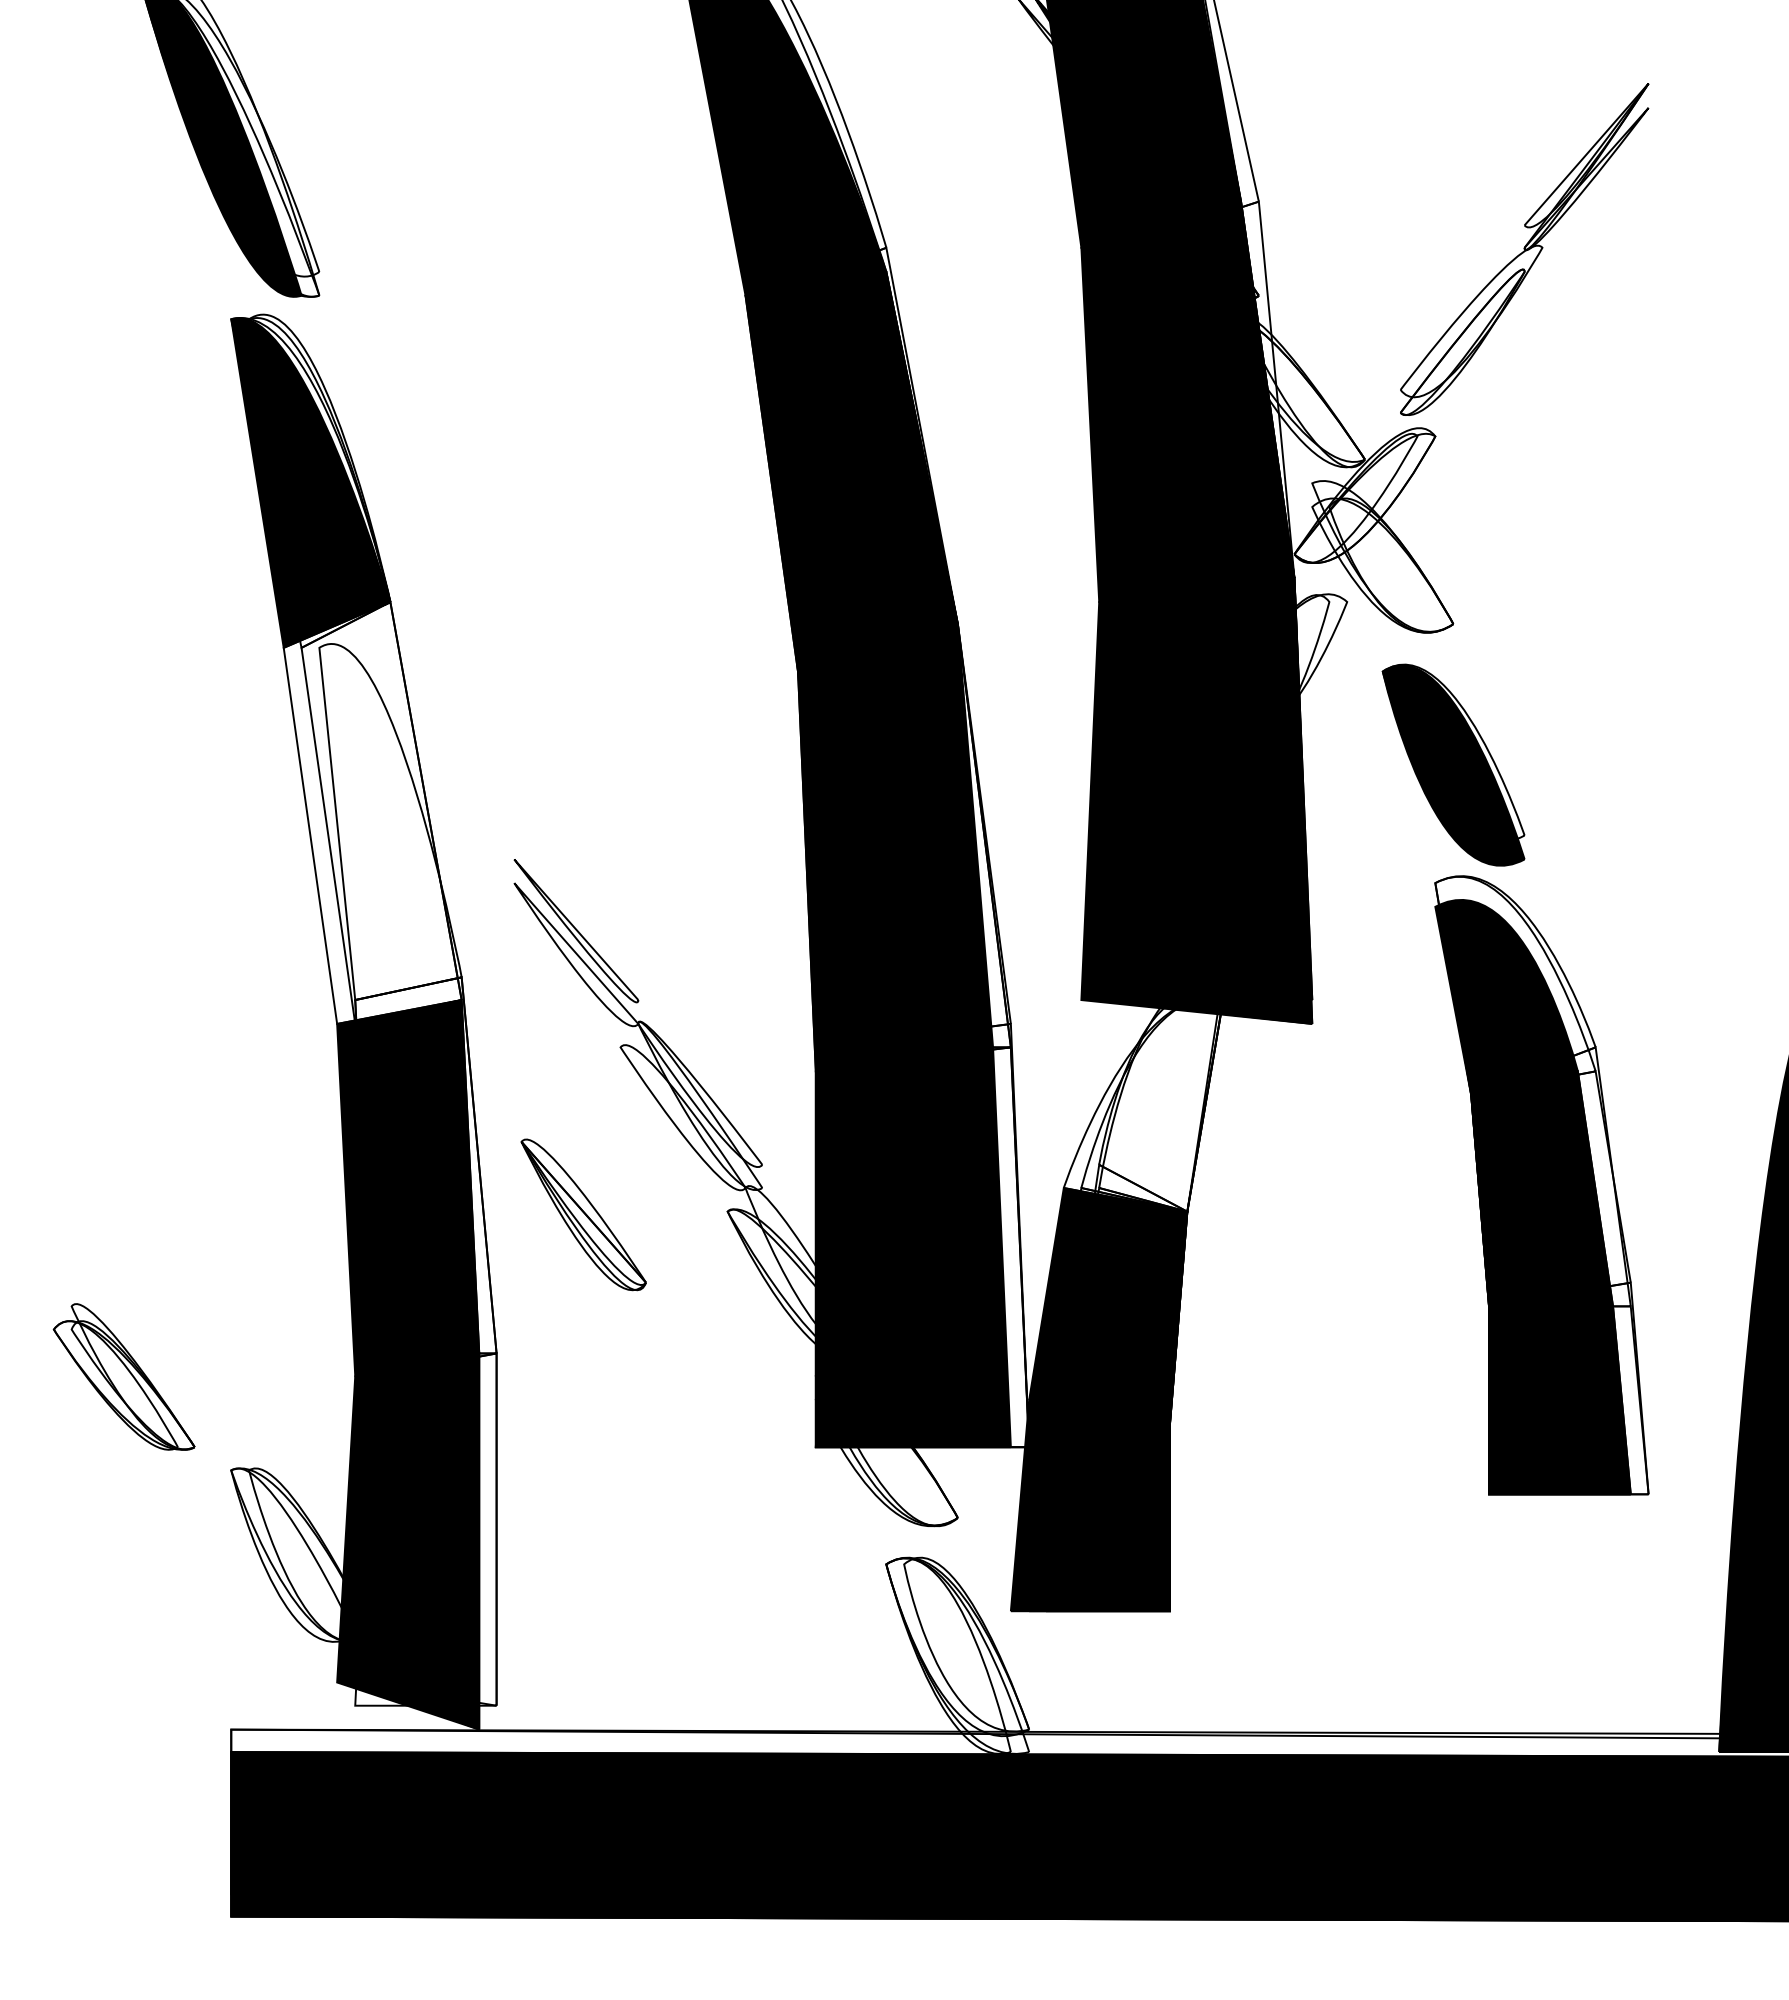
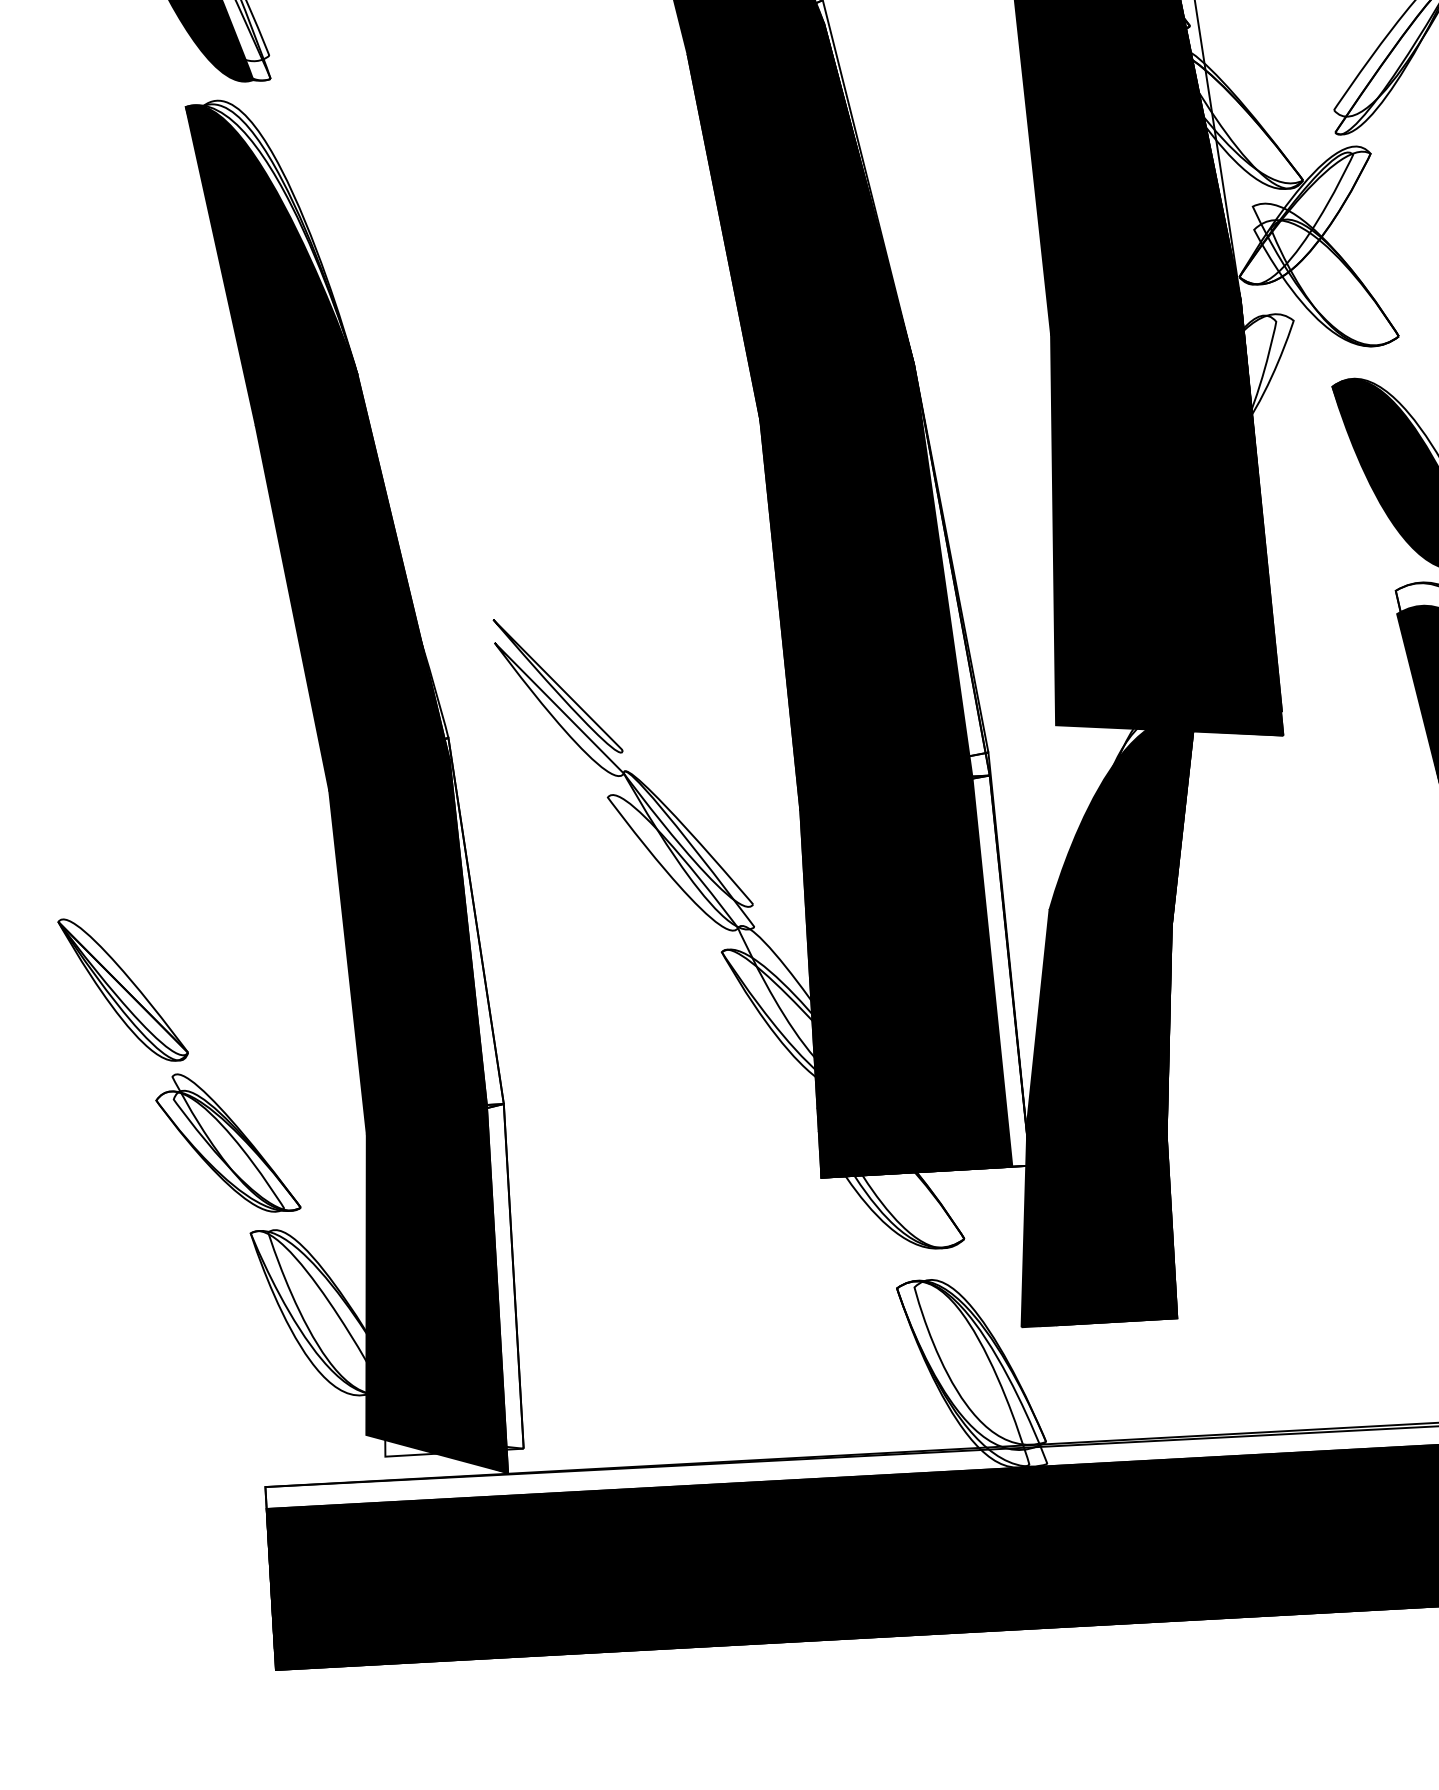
fill: (372, 812) -> (351, 581), added
fill: (1143, 1104) -> (1122, 823), added
part: (583, 1214) -> (123, 989), moved
part: (123, 1376) -> (227, 1142), moved

